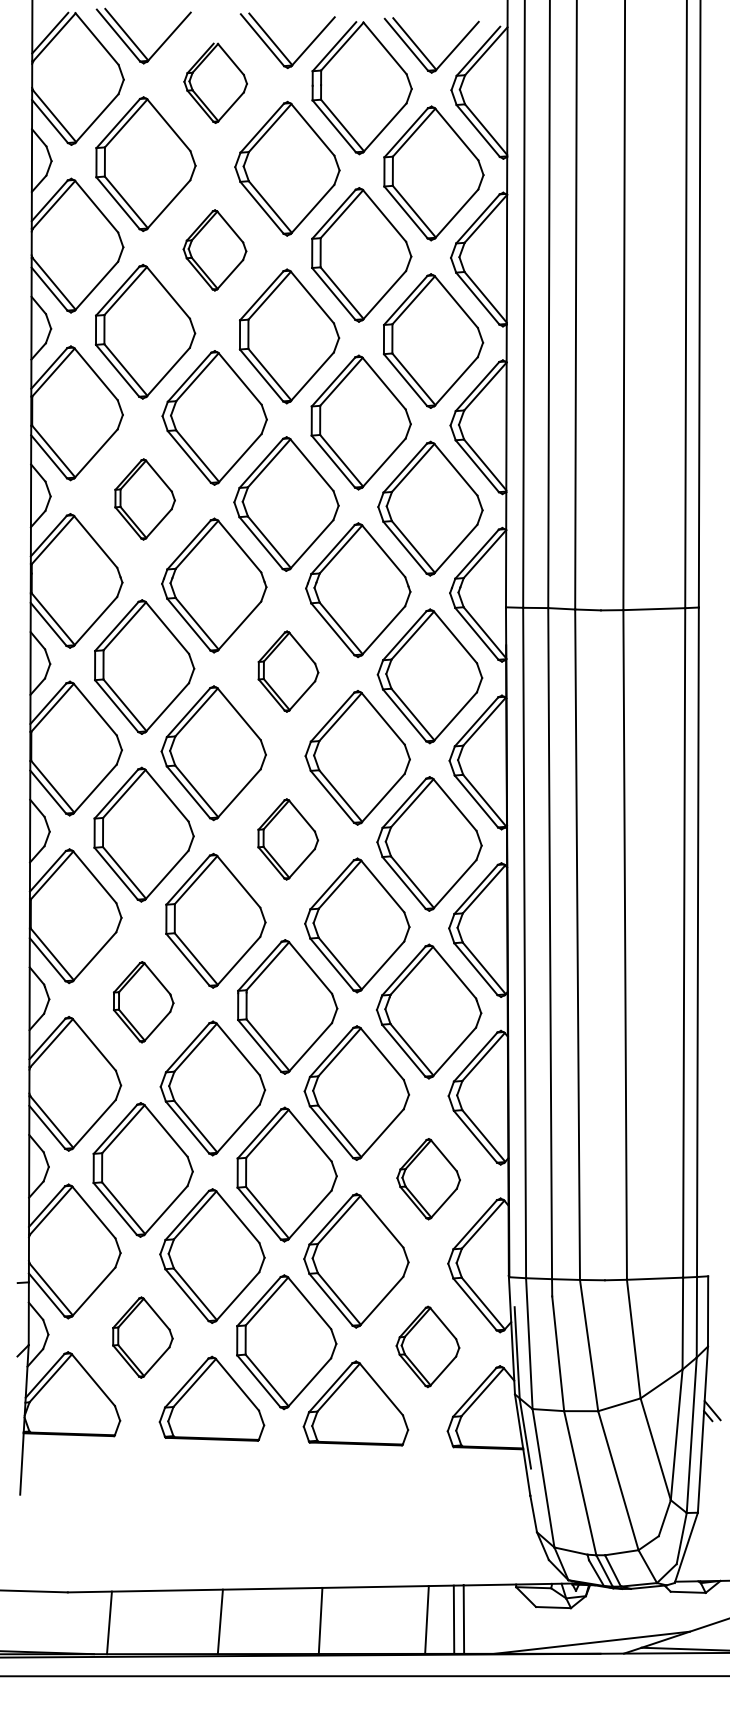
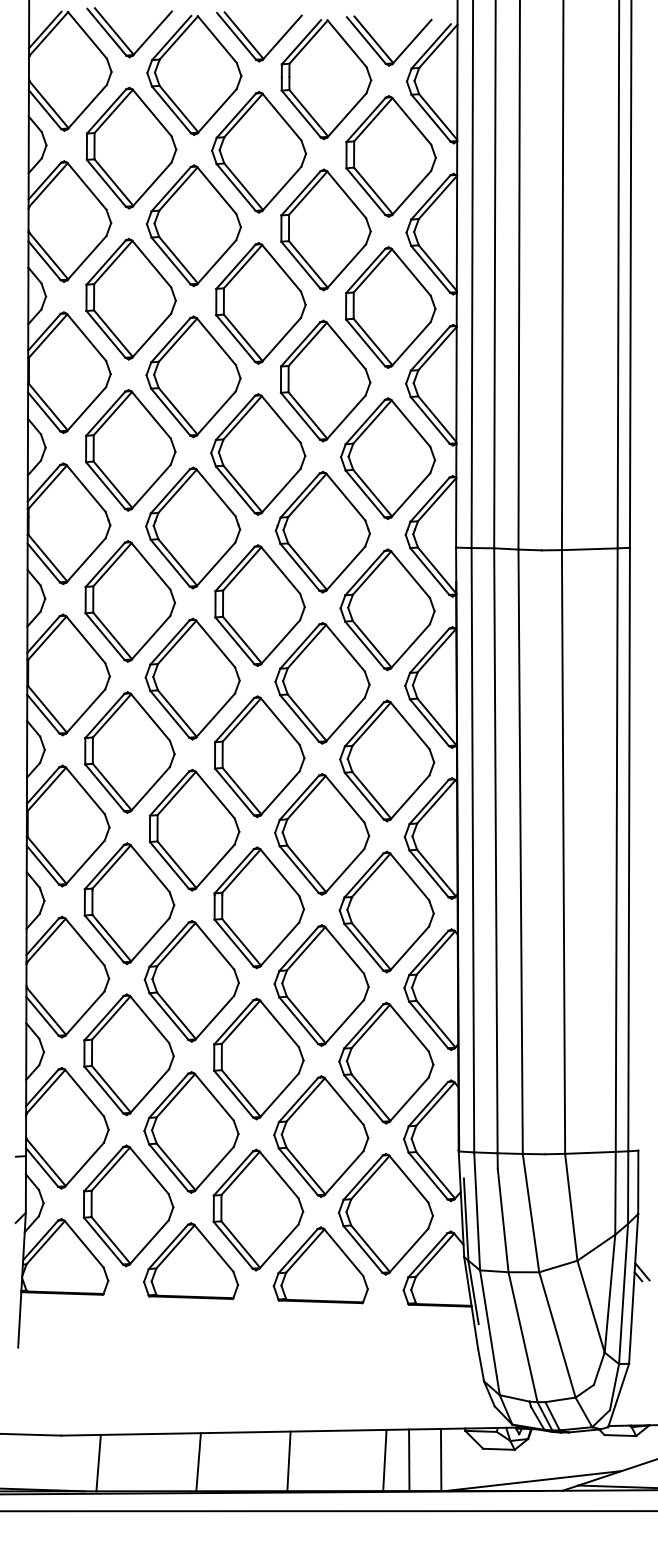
part: (215, 82) -> (194, 74), size x1.67
part: (214, 250) -> (193, 225), size x1.67
part: (144, 499) -> (130, 450), size x1.67
part: (287, 671) -> (259, 605), size x1.67
part: (287, 839) -> (259, 756), size x1.67
part: (143, 1002) -> (129, 903), size x1.67
part: (428, 1178) -> (386, 1062), size x1.67
part: (142, 1337) -> (128, 1205), size x1.67
part: (427, 1347) -> (385, 1214), size x1.67
line: (463, 1618) -> (440, 1459), moved

